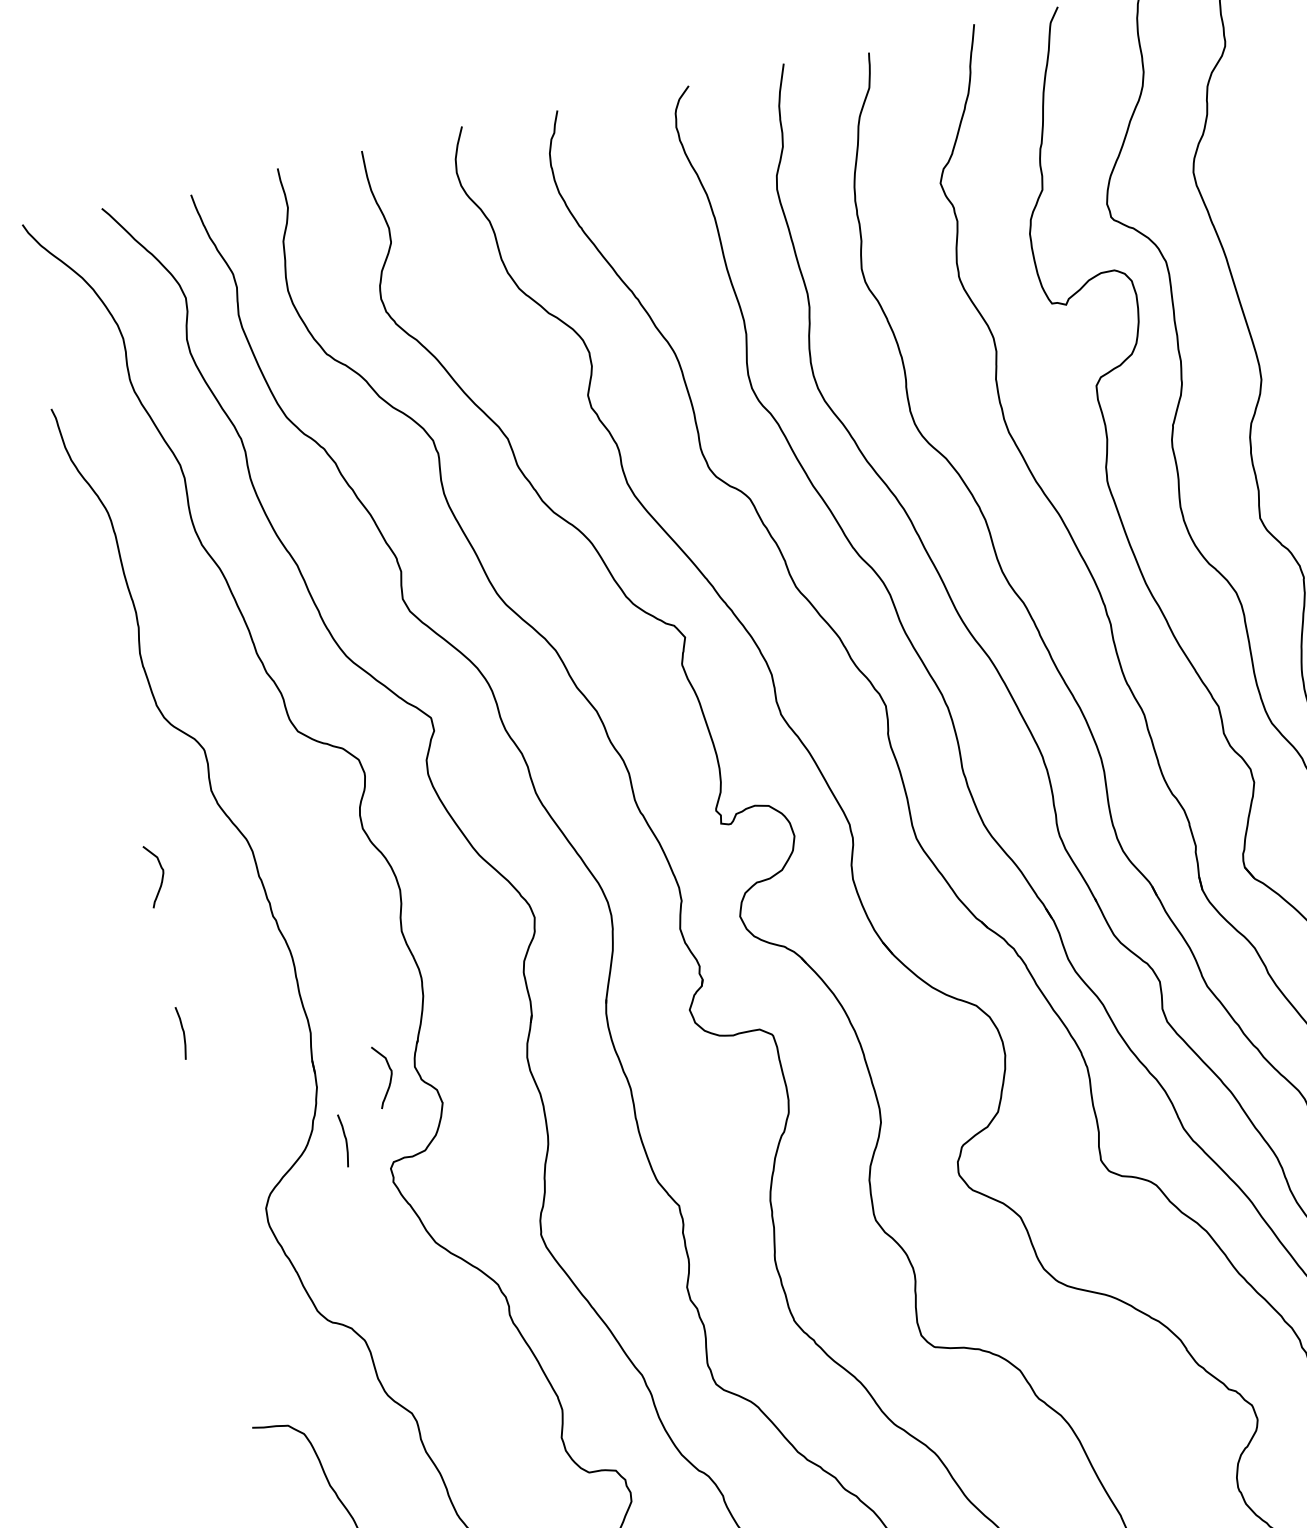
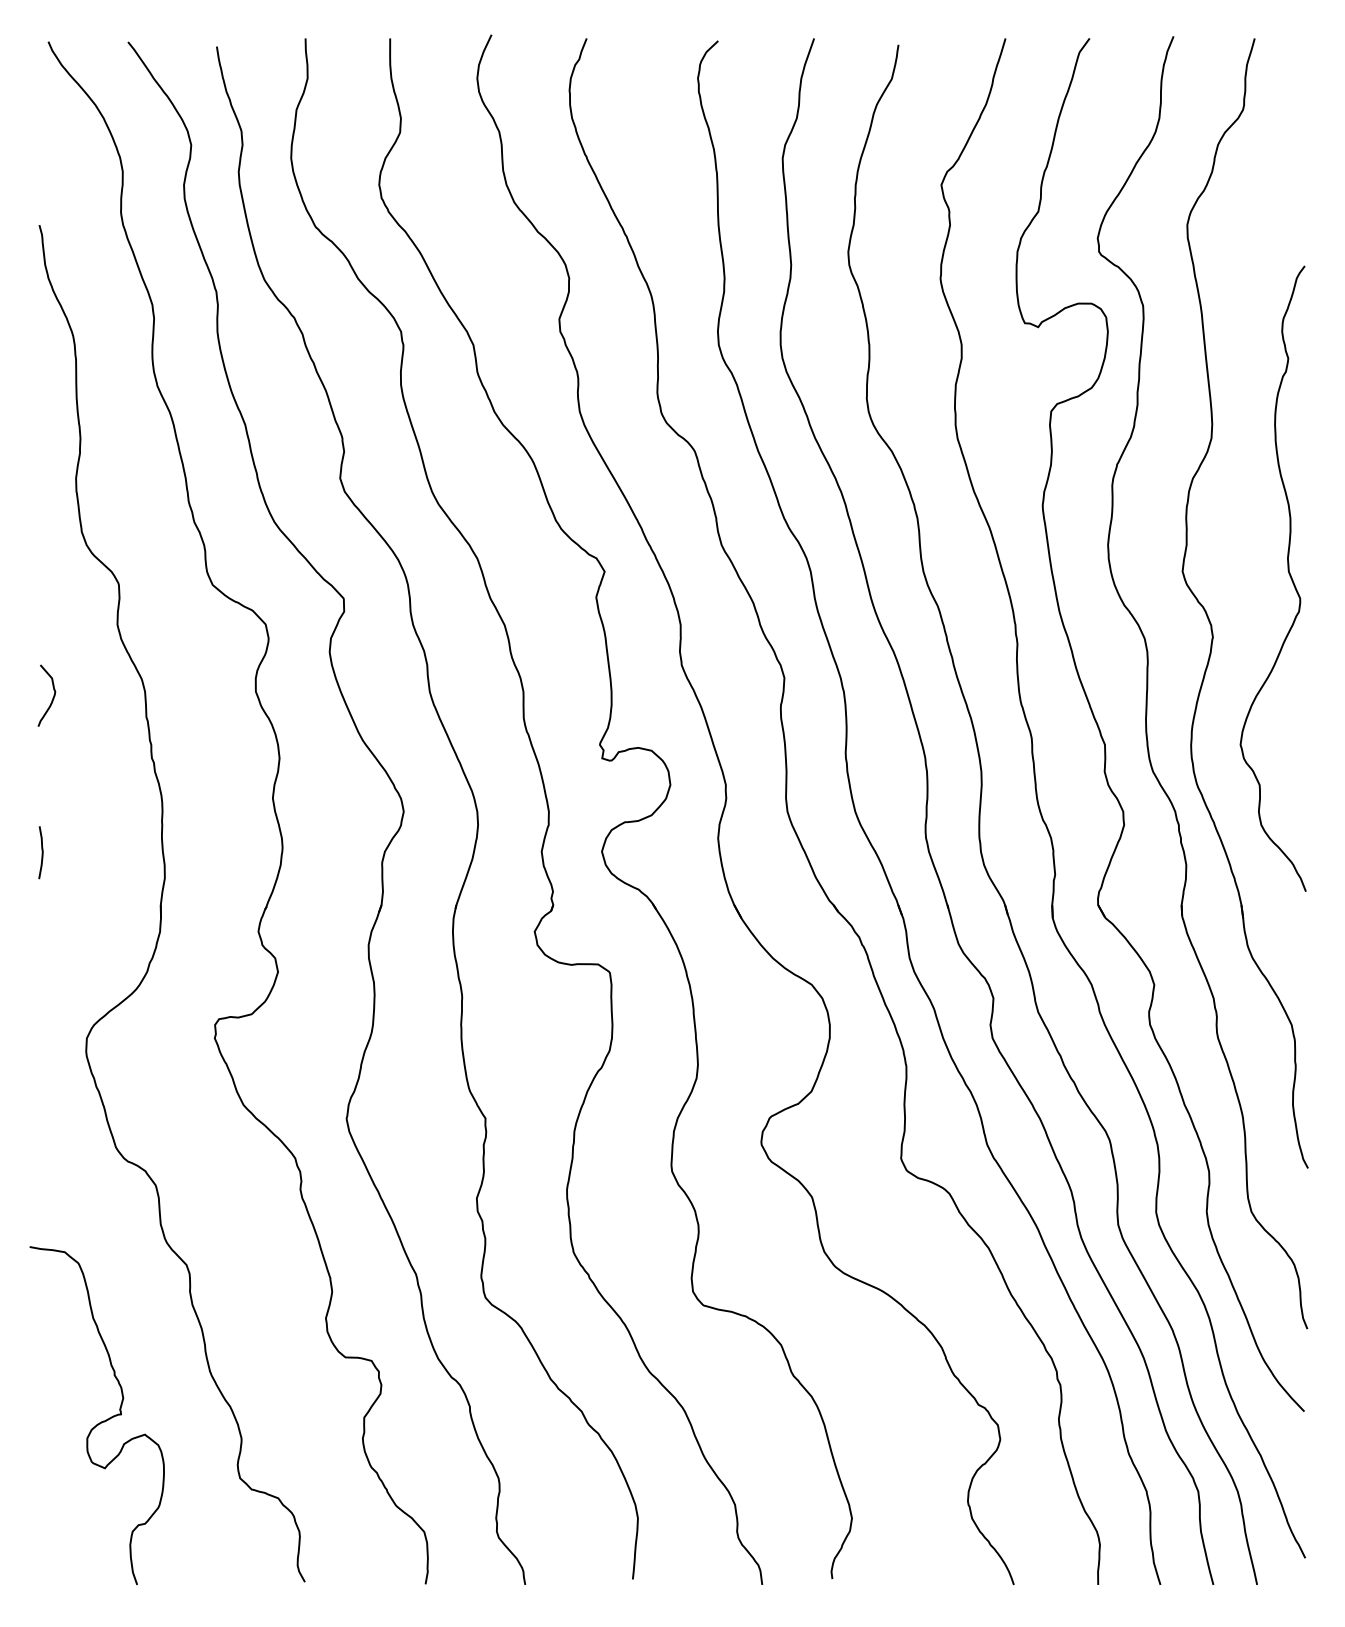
curve: (390, 1077) -> (232, 936), removed
curve: (345, 1140) -> (176, 988), removed

